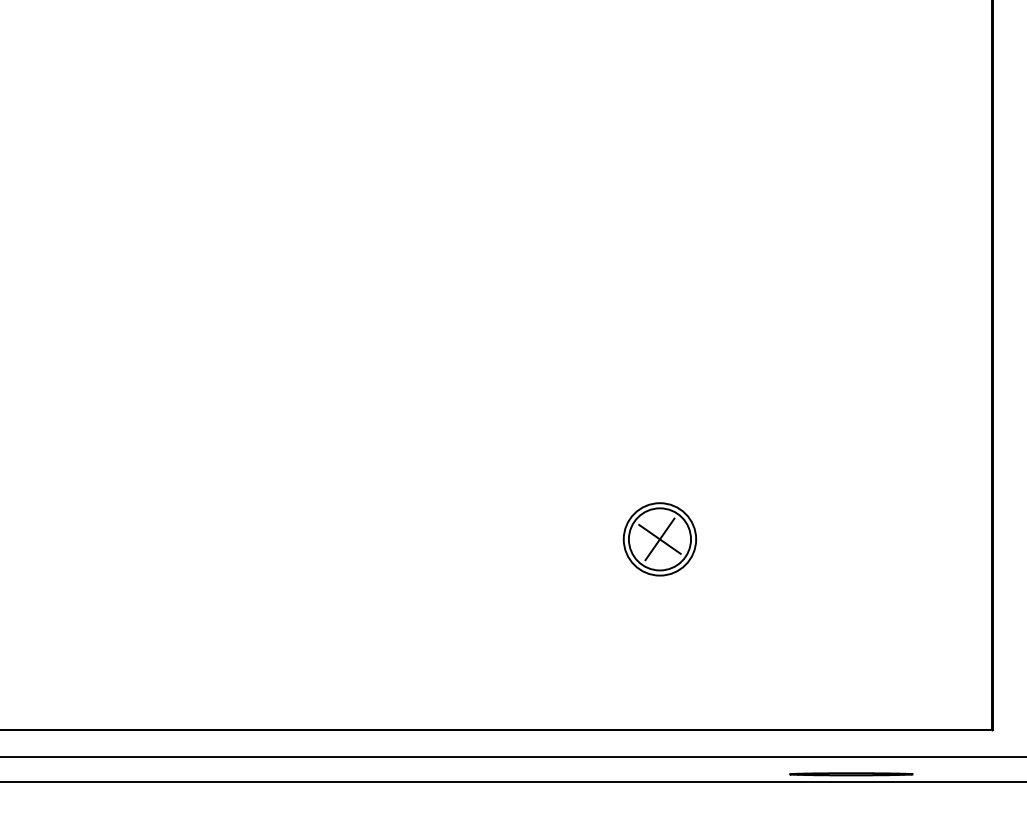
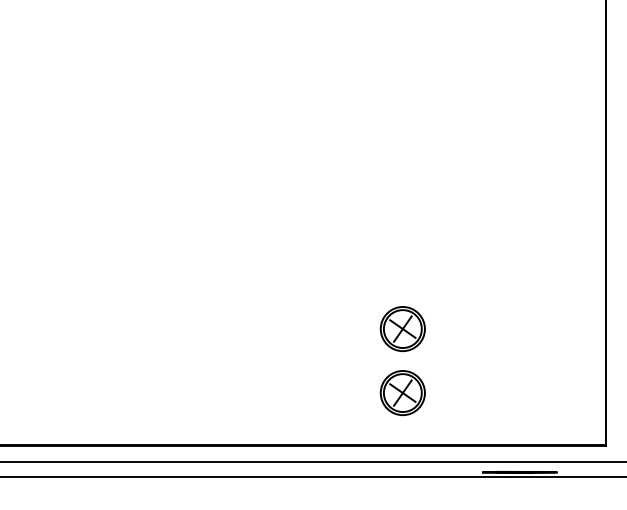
part: (659, 643) -> (402, 392), added

